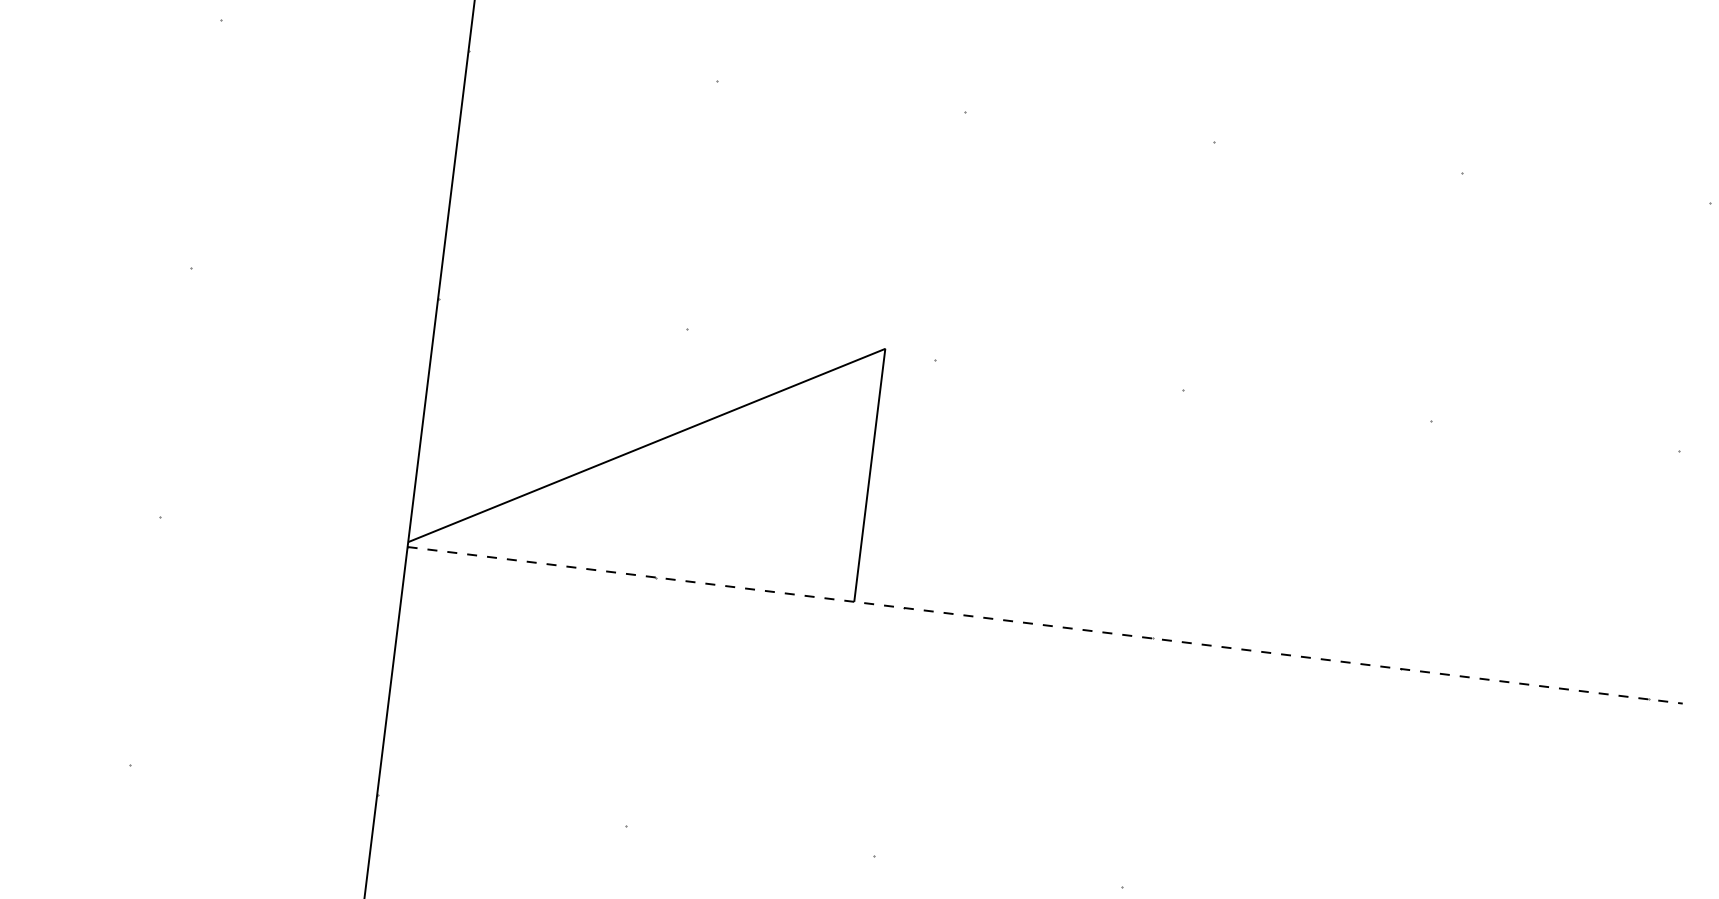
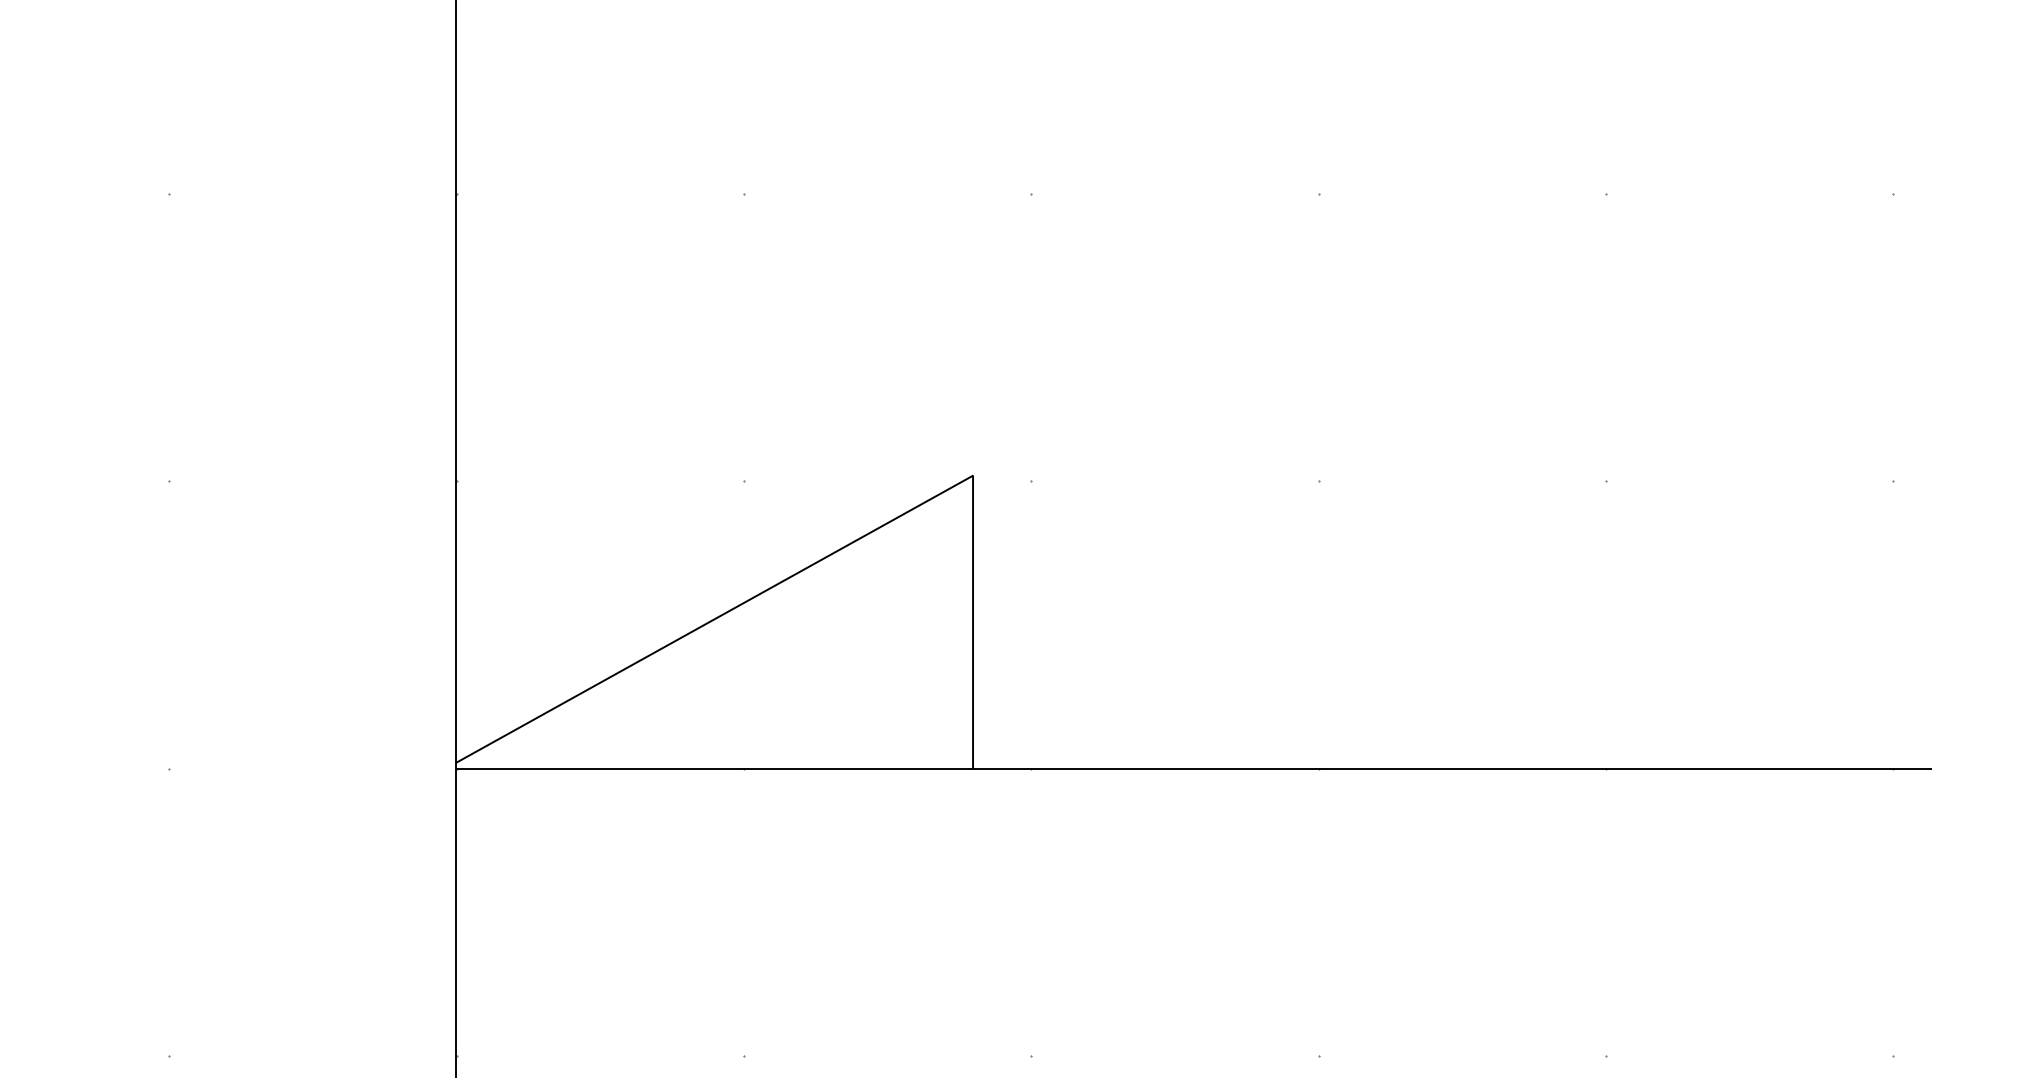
line: (1045, 625) -> (1194, 768), dashed -> solid

